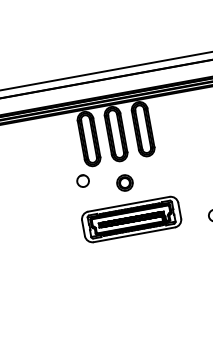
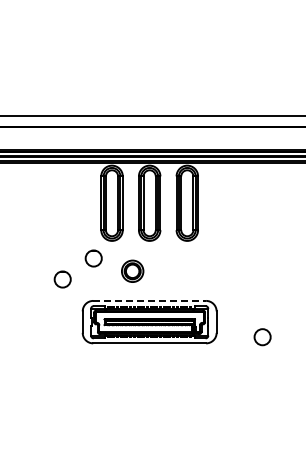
part: (124, 182) -> (132, 270), moved
circle: (63, 200) -> (62, 279), added
line: (129, 203) -> (150, 300), solid -> dashed

